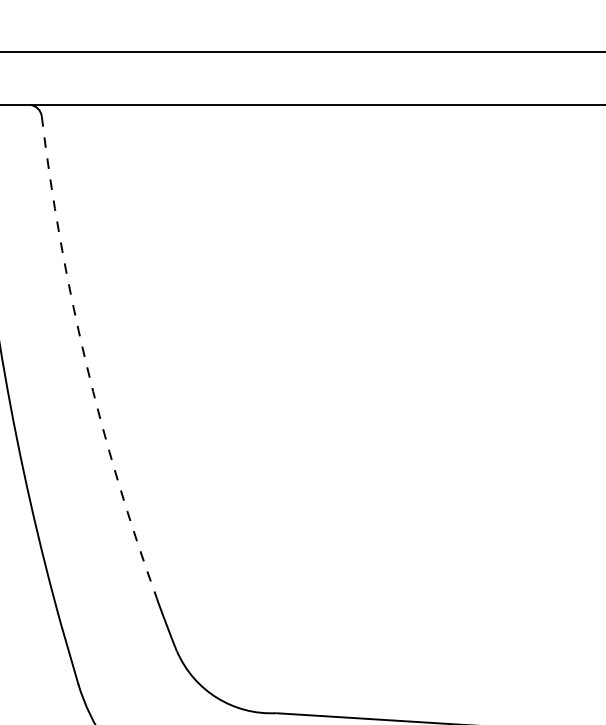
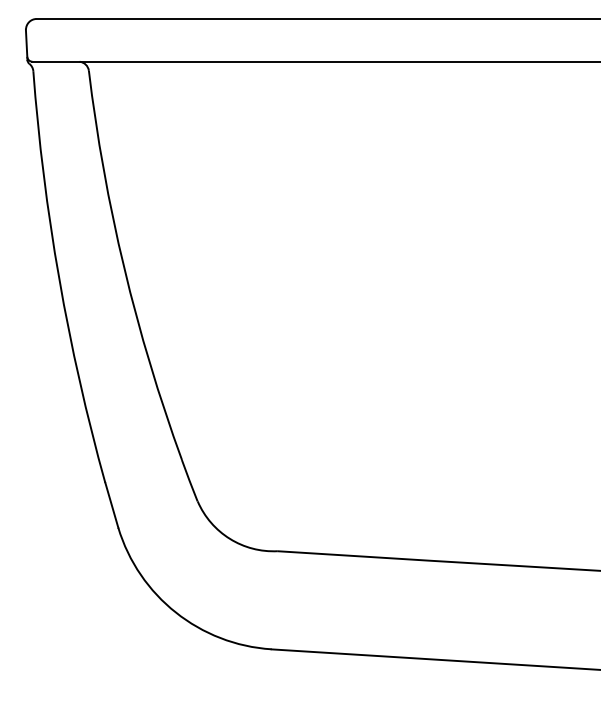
arc: (85, 361) -> (124, 268), dashed -> solid

